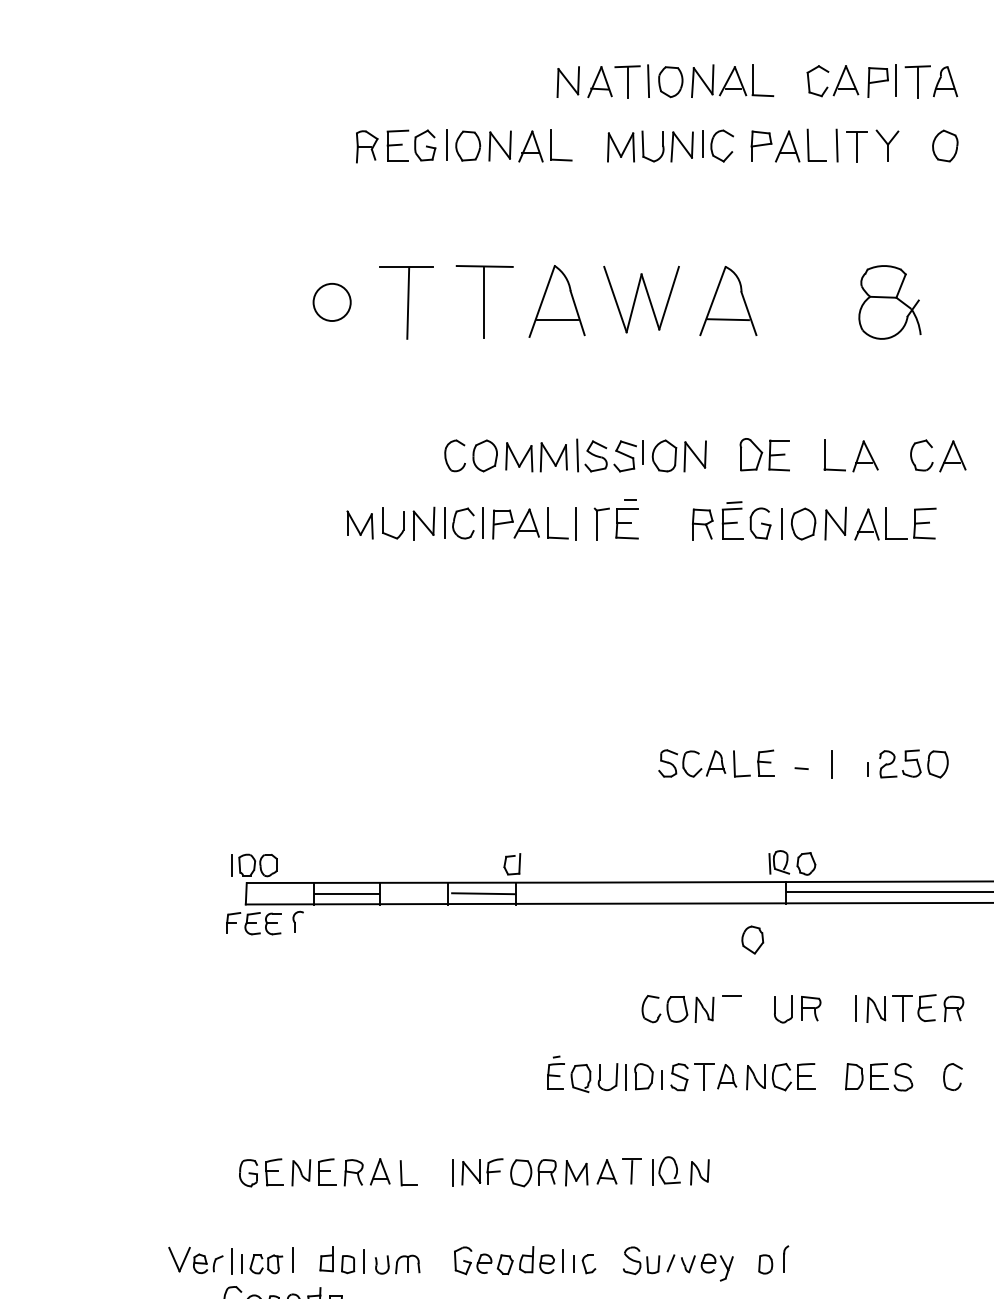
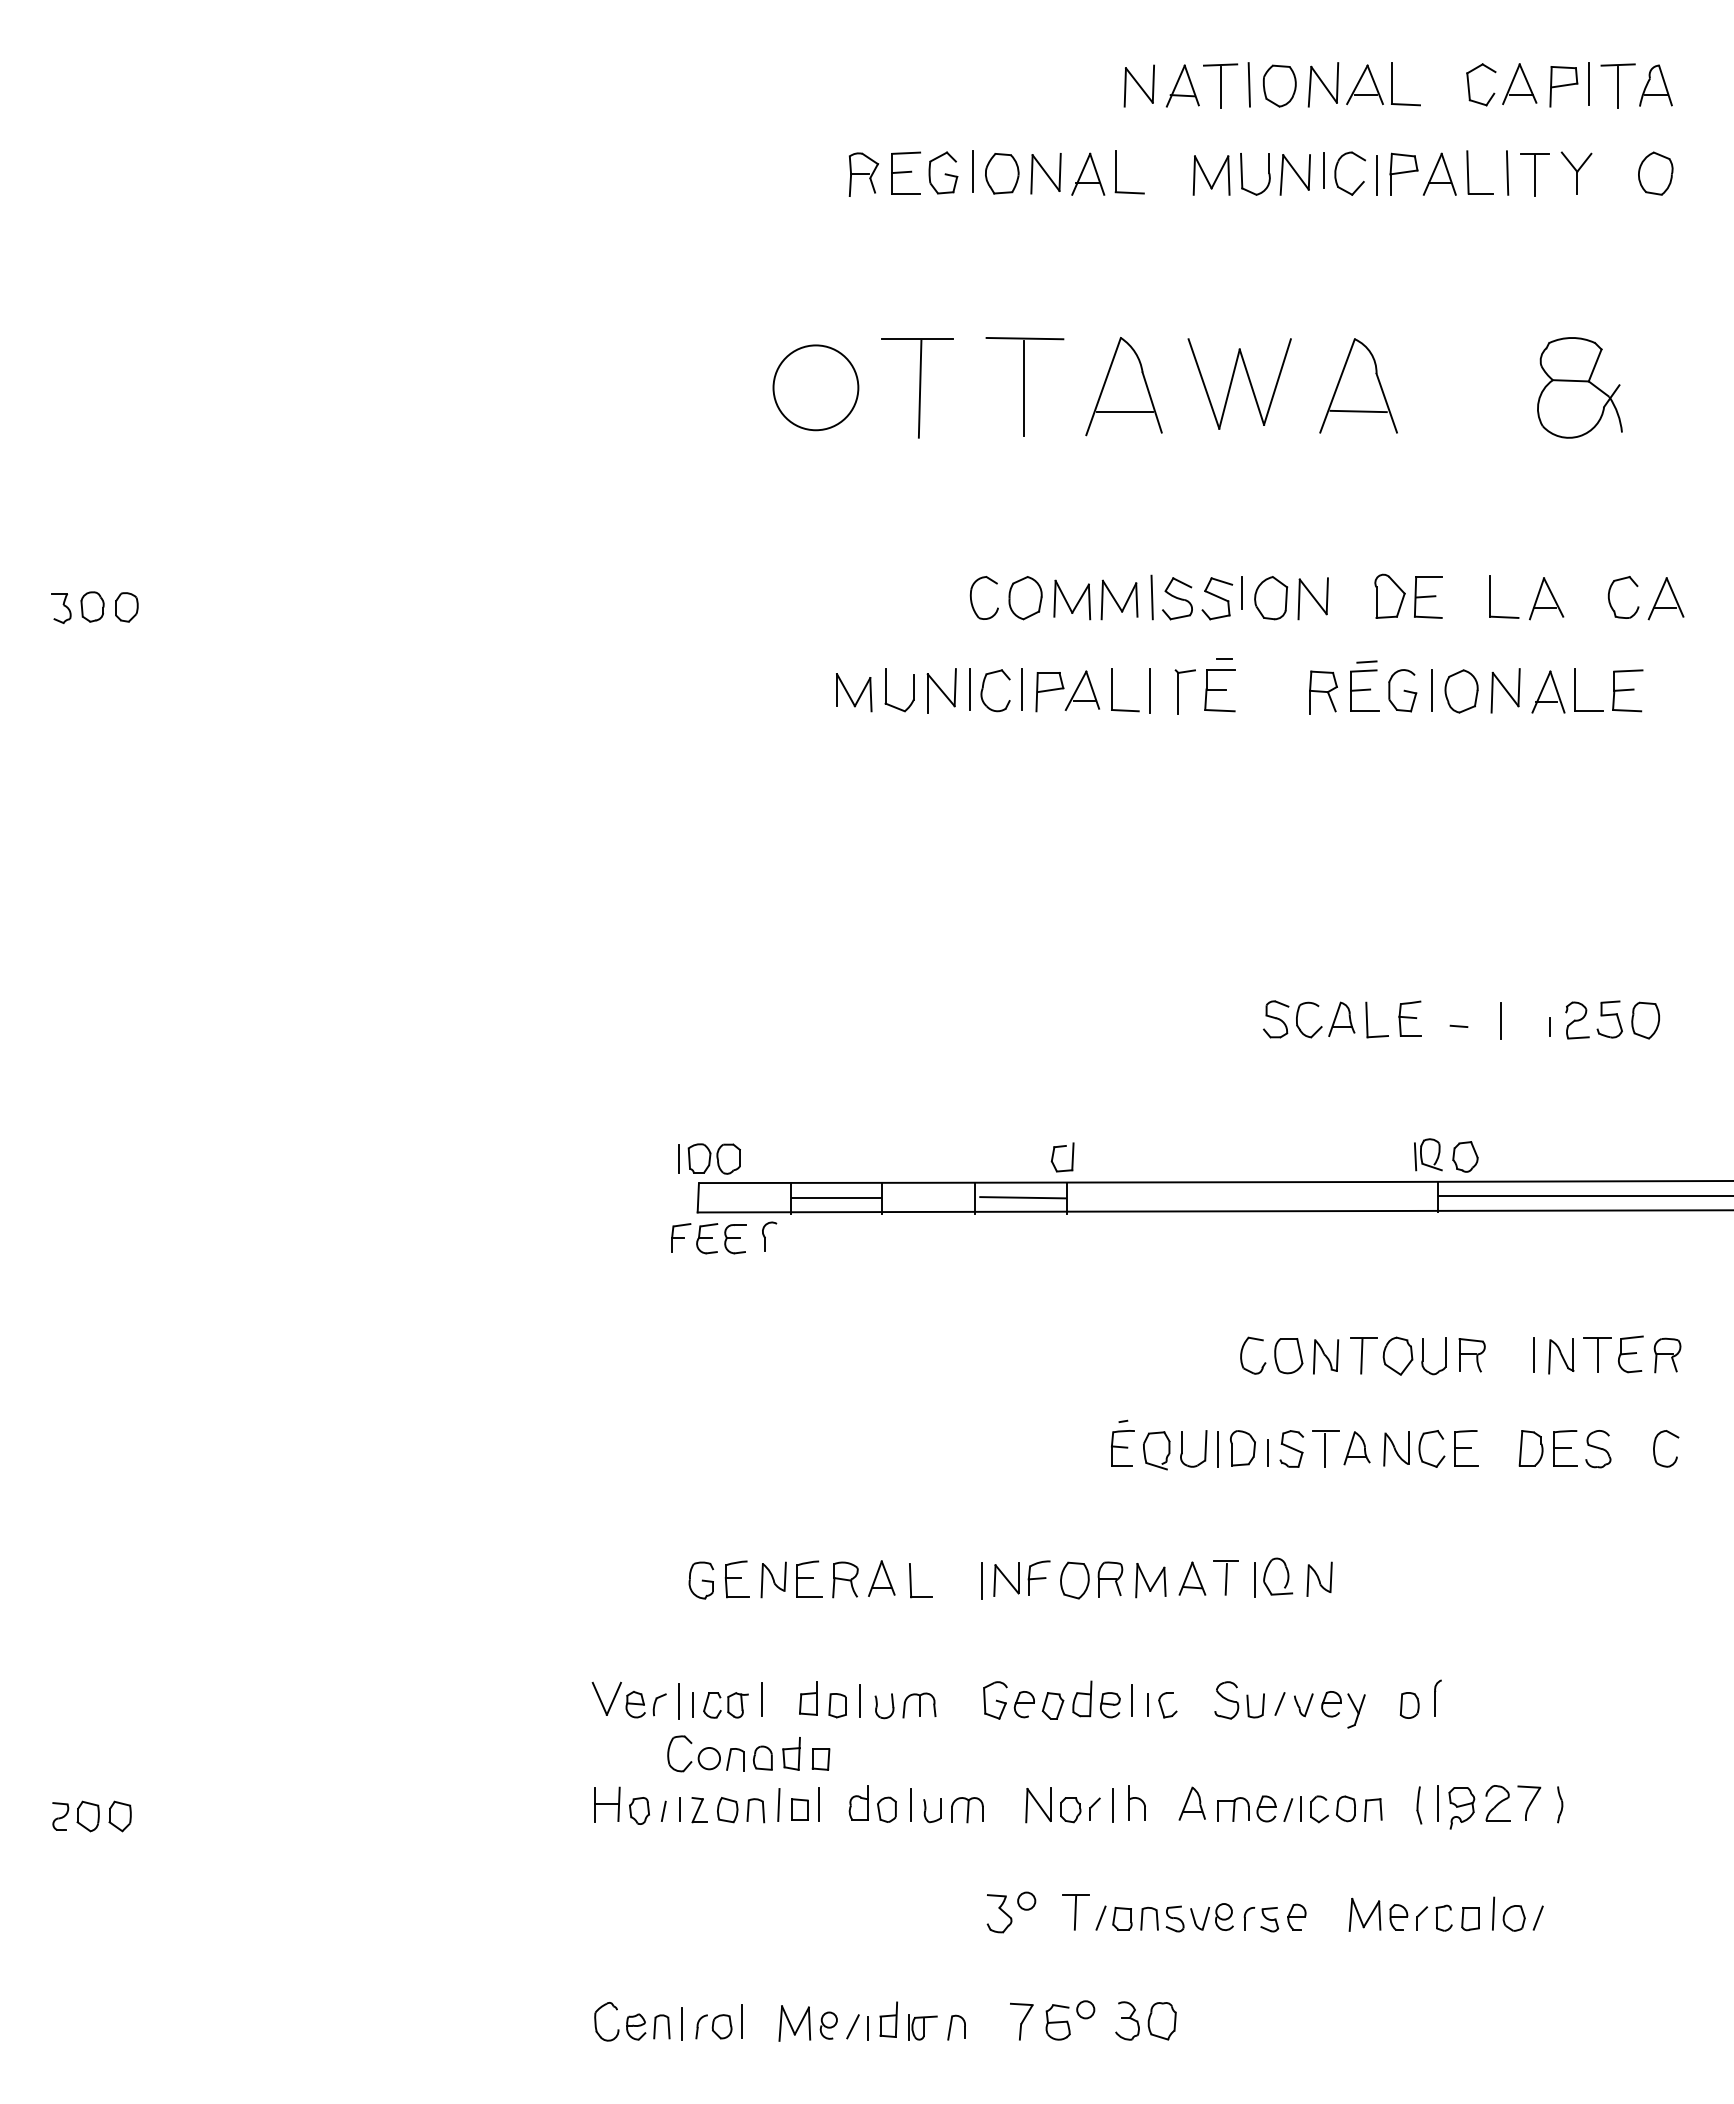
line: (741, 147) -> (1376, 175), added
circle: (331, 302) -> (815, 387), size x1.67
part: (752, 939) -> (1397, 1355), moved
line: (730, 1009) -> (1361, 1356), added

